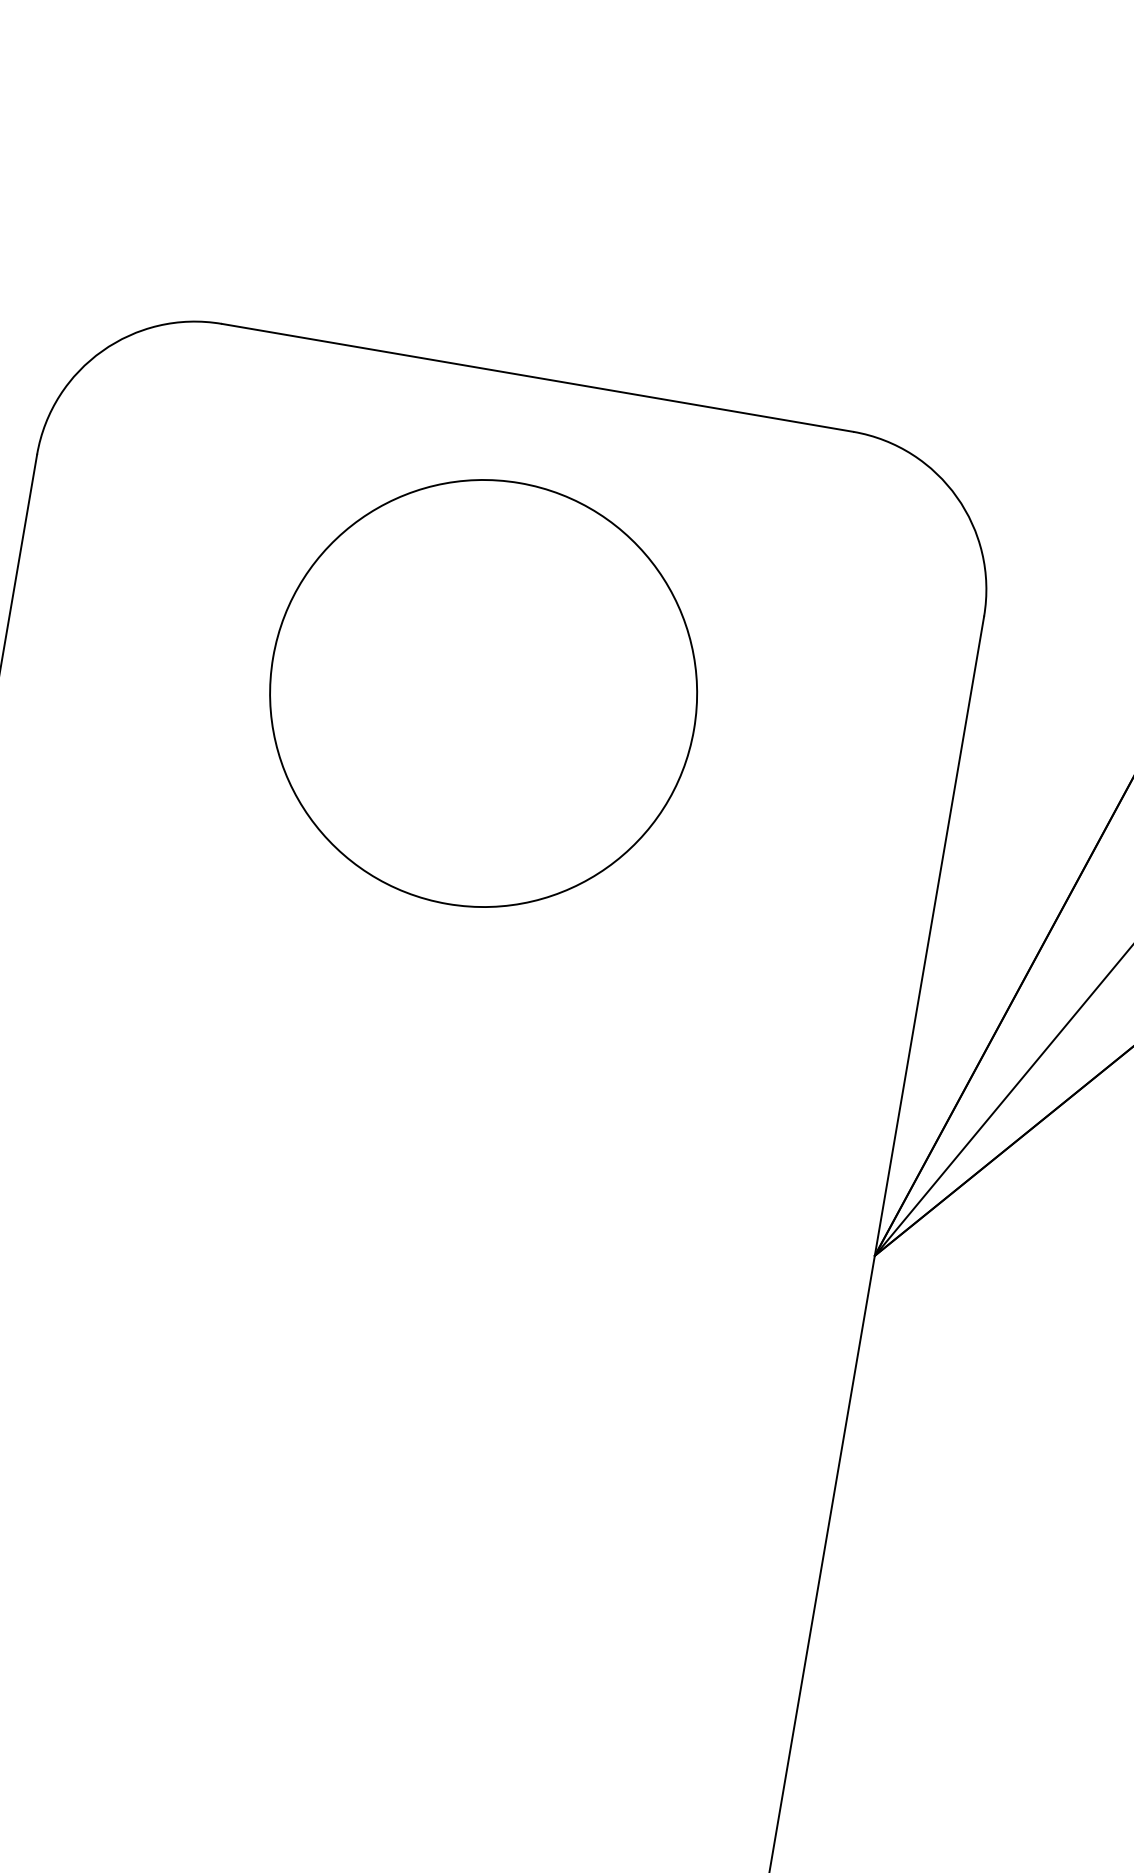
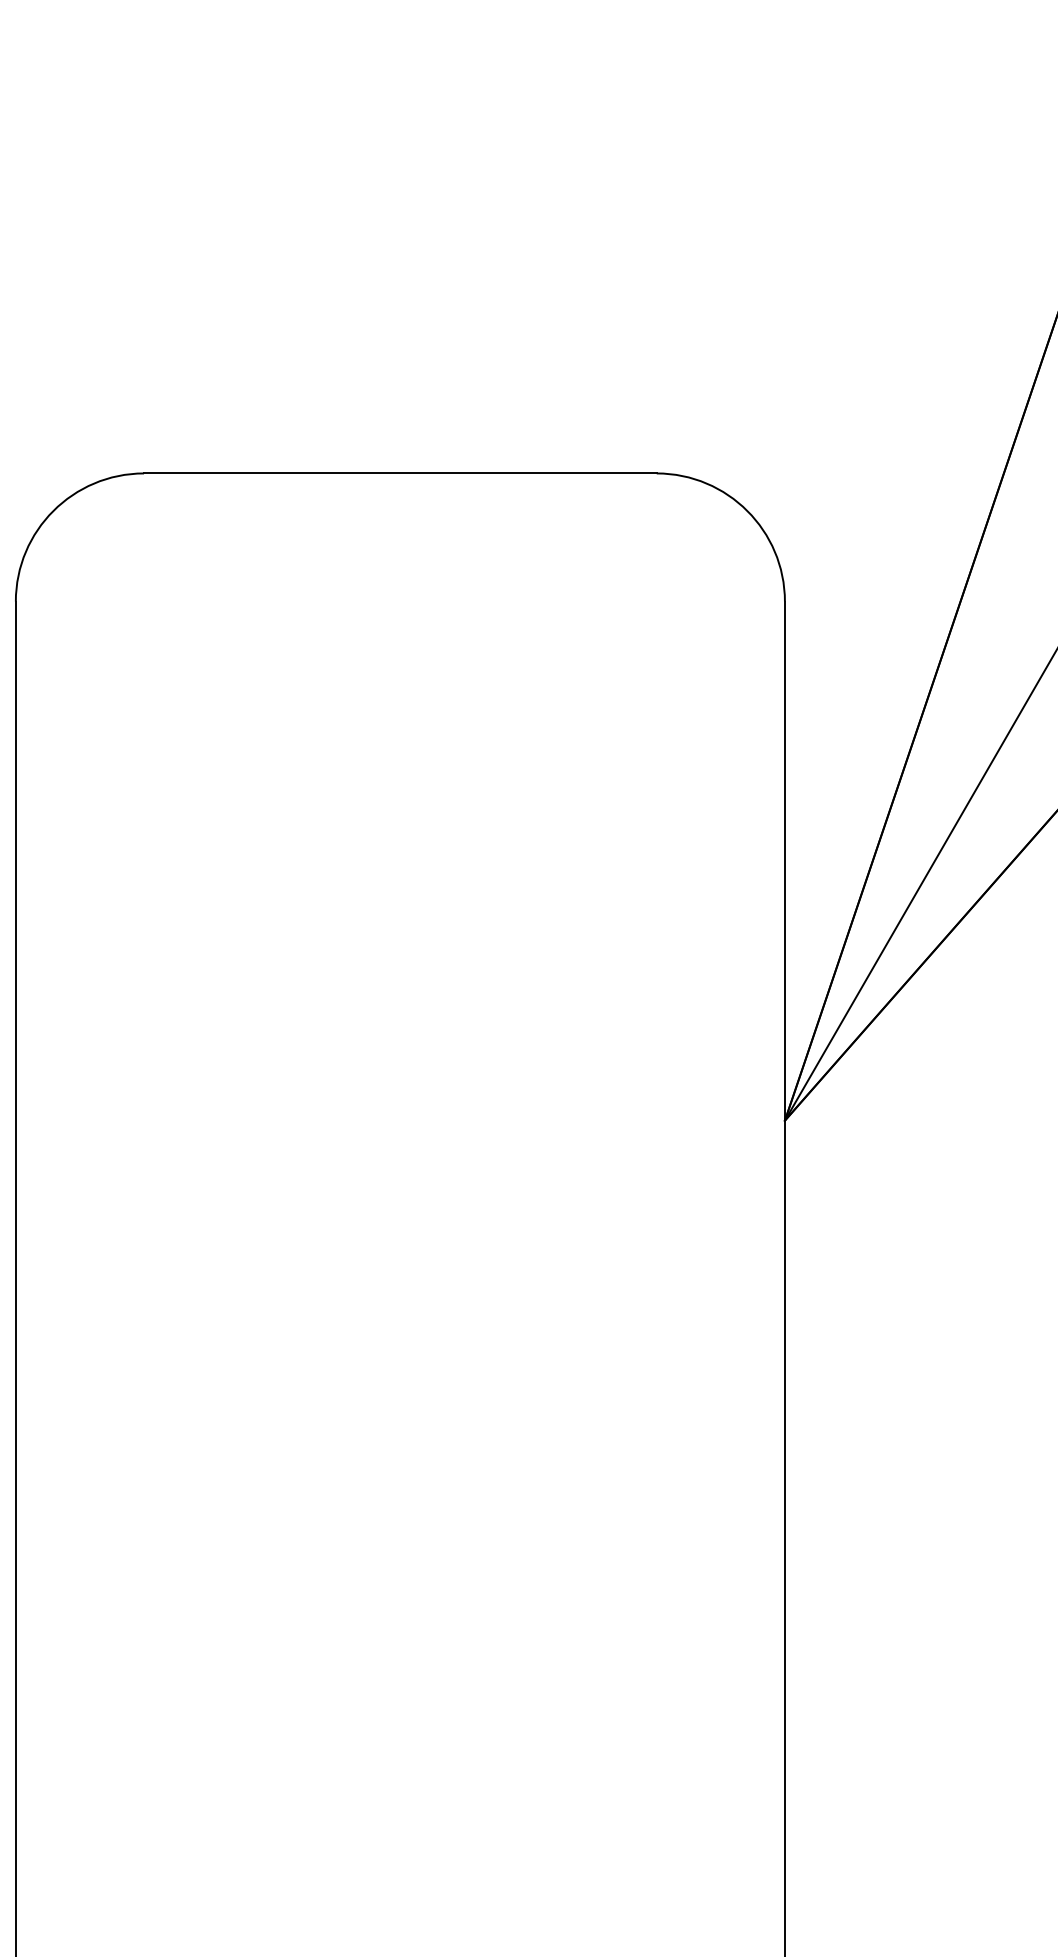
circle: (483, 693) -> (400, 729), removed

